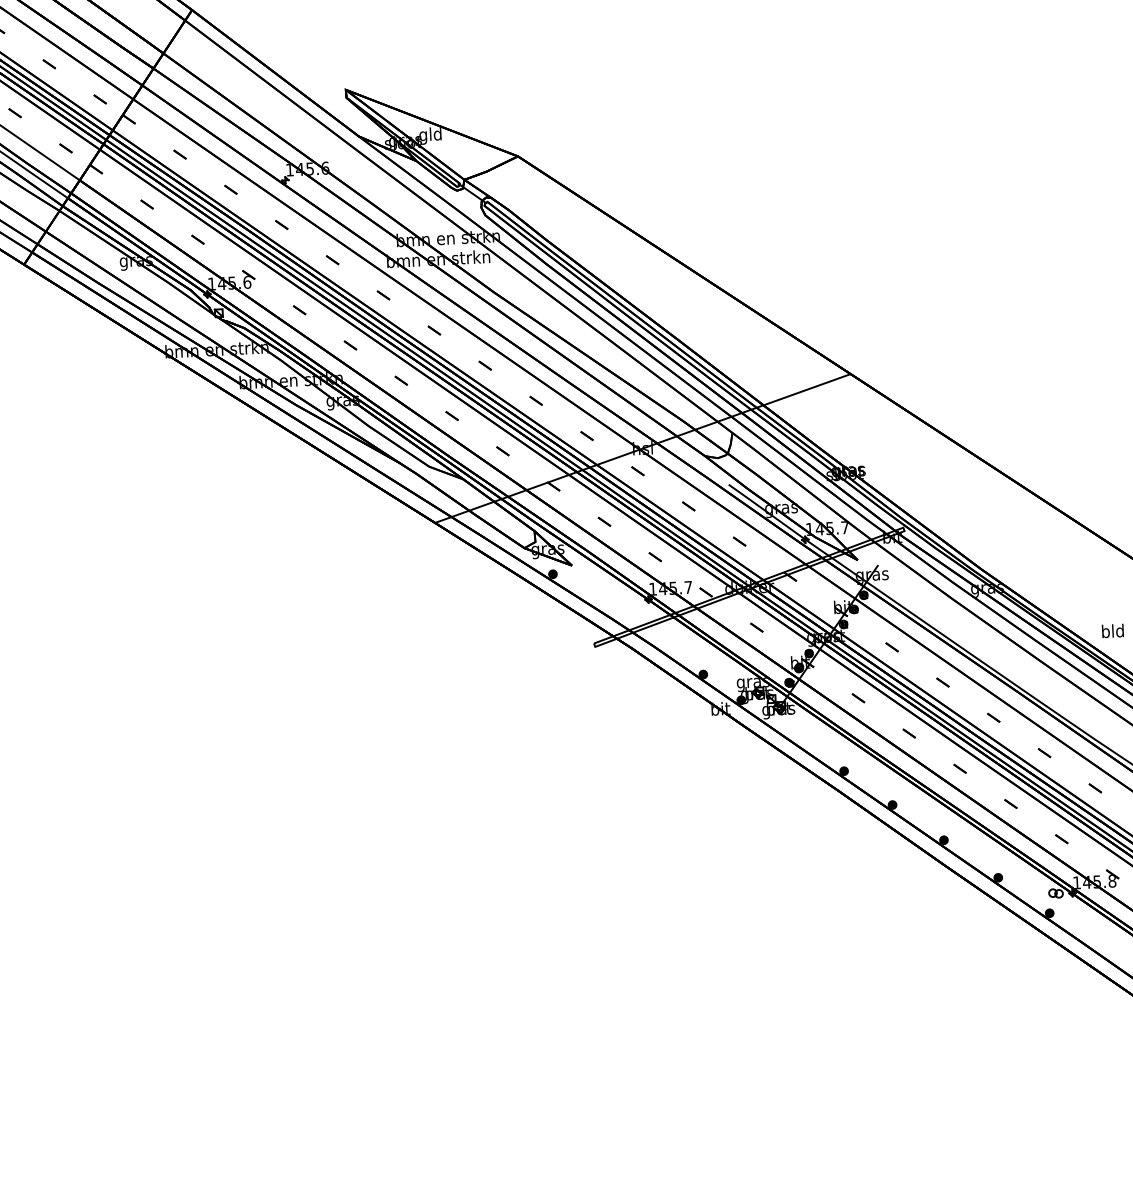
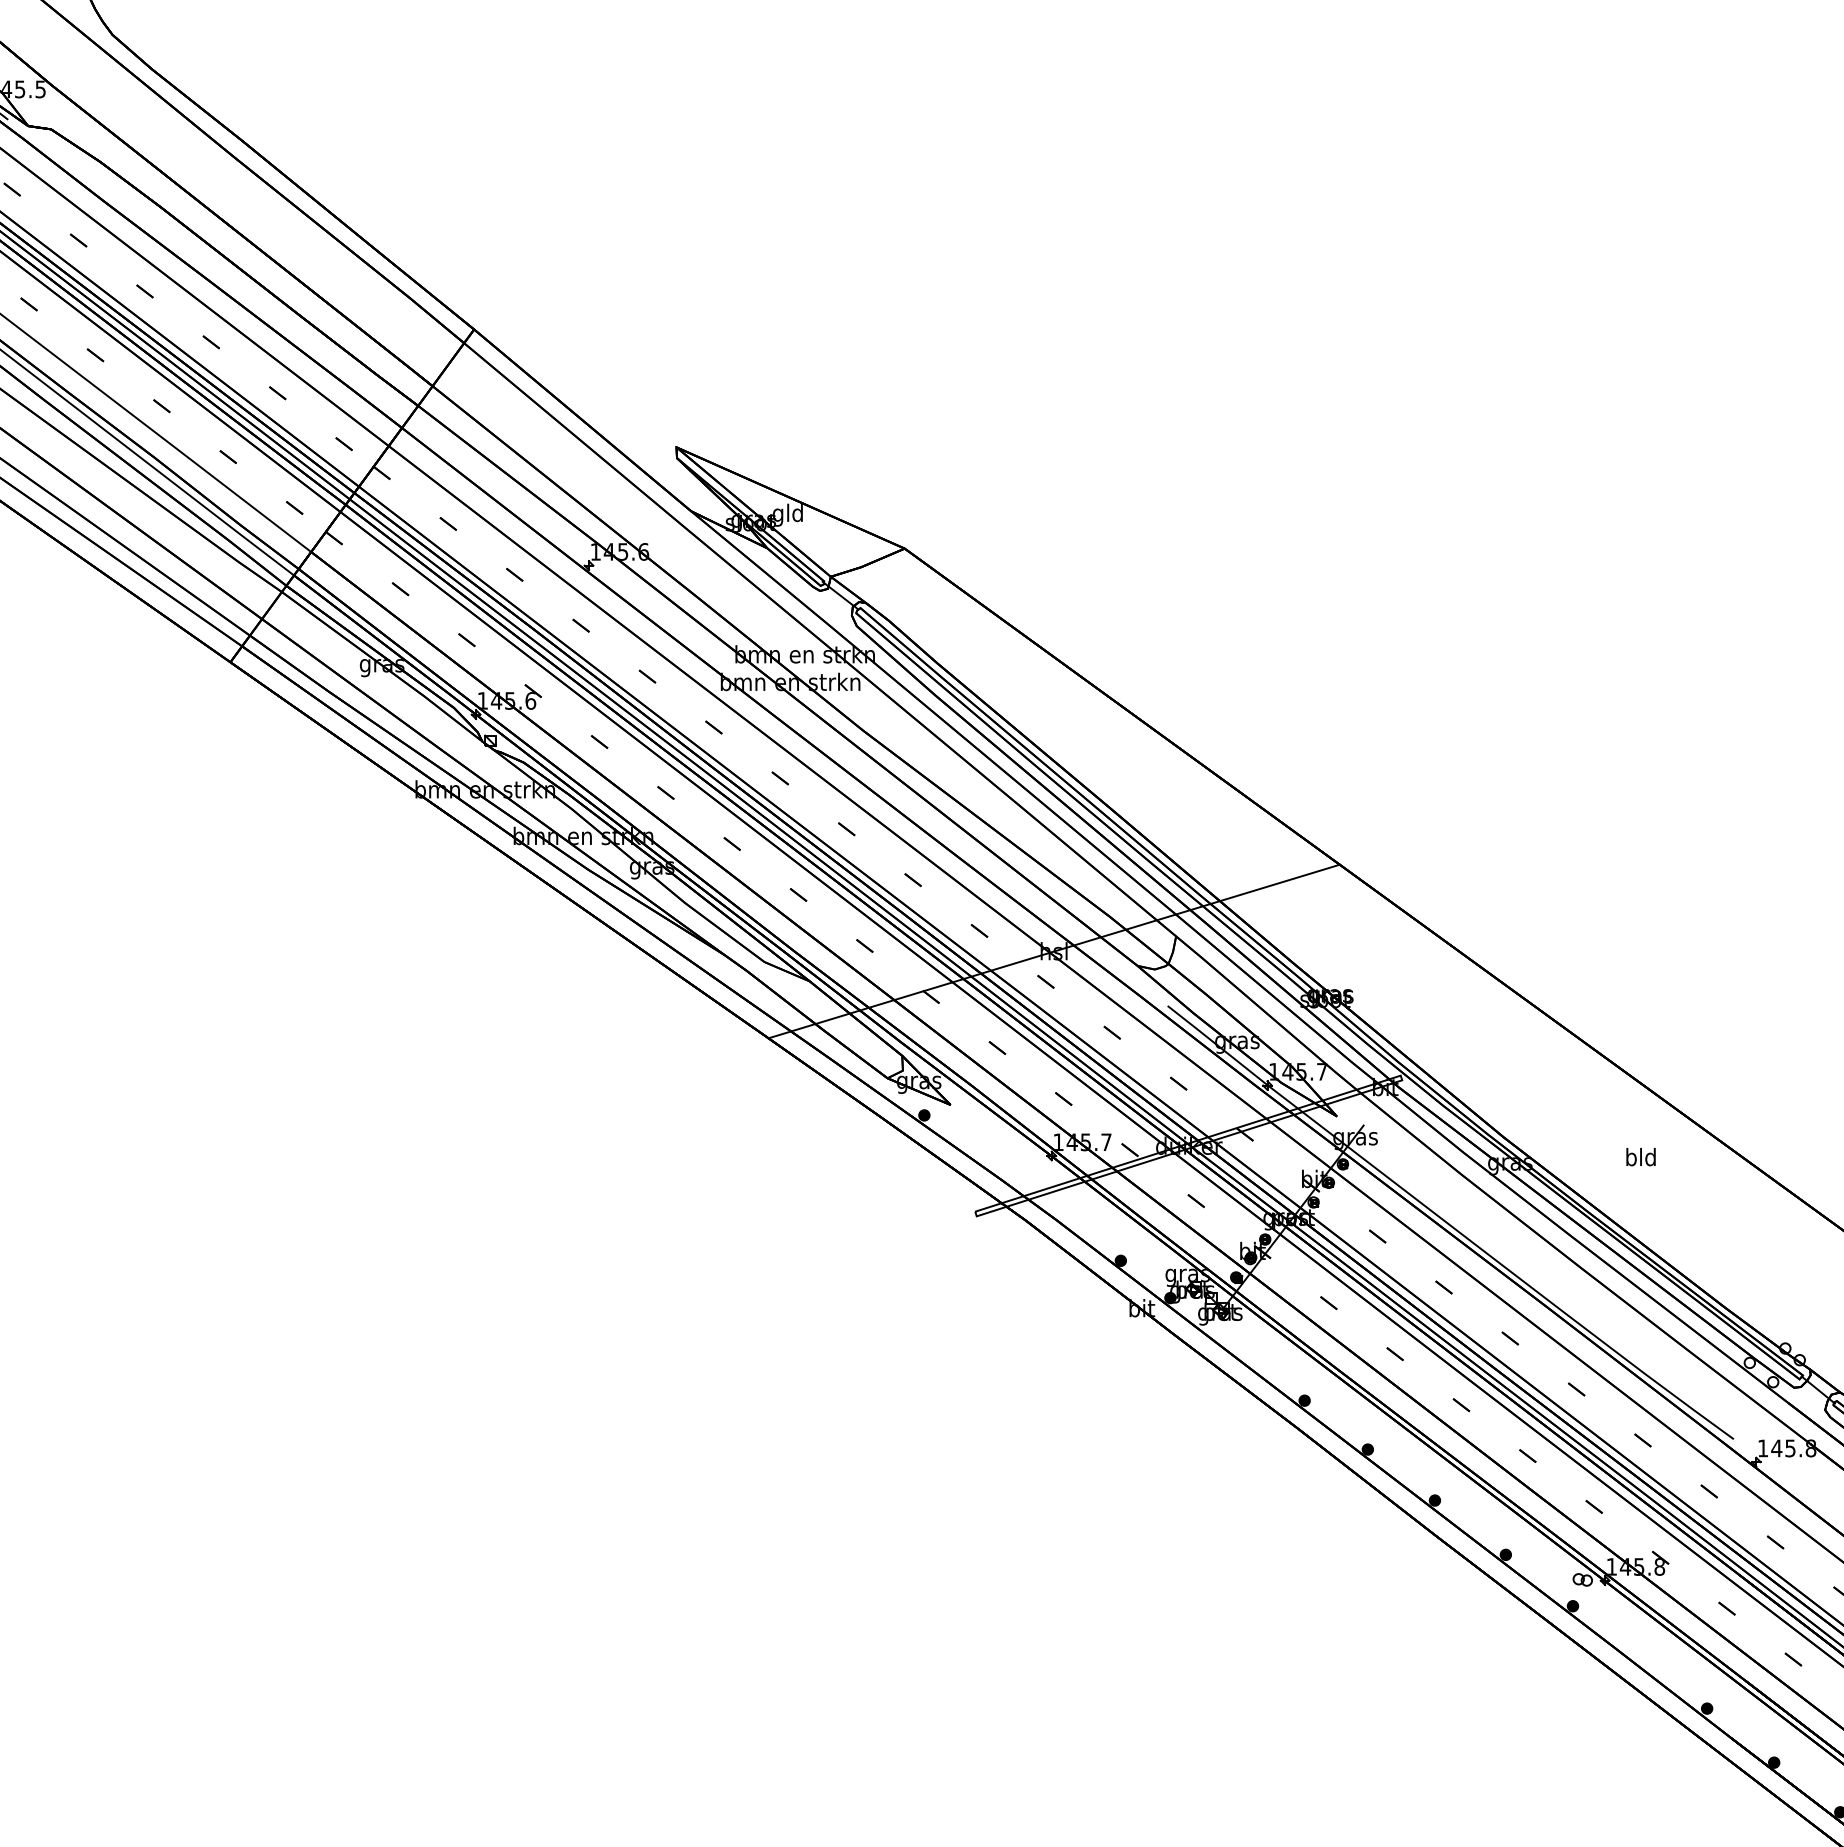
text: (1112, 631) -> (1640, 1157), moved

